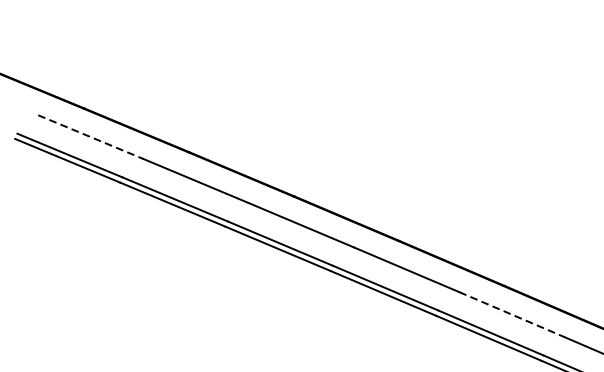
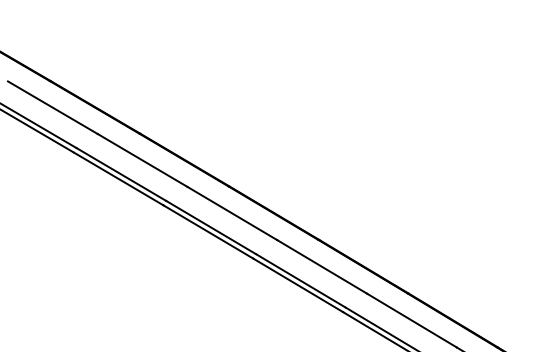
line: (90, 136) -> (52, 107), dashed -> solid
line: (512, 314) -> (412, 320), dashed -> solid

